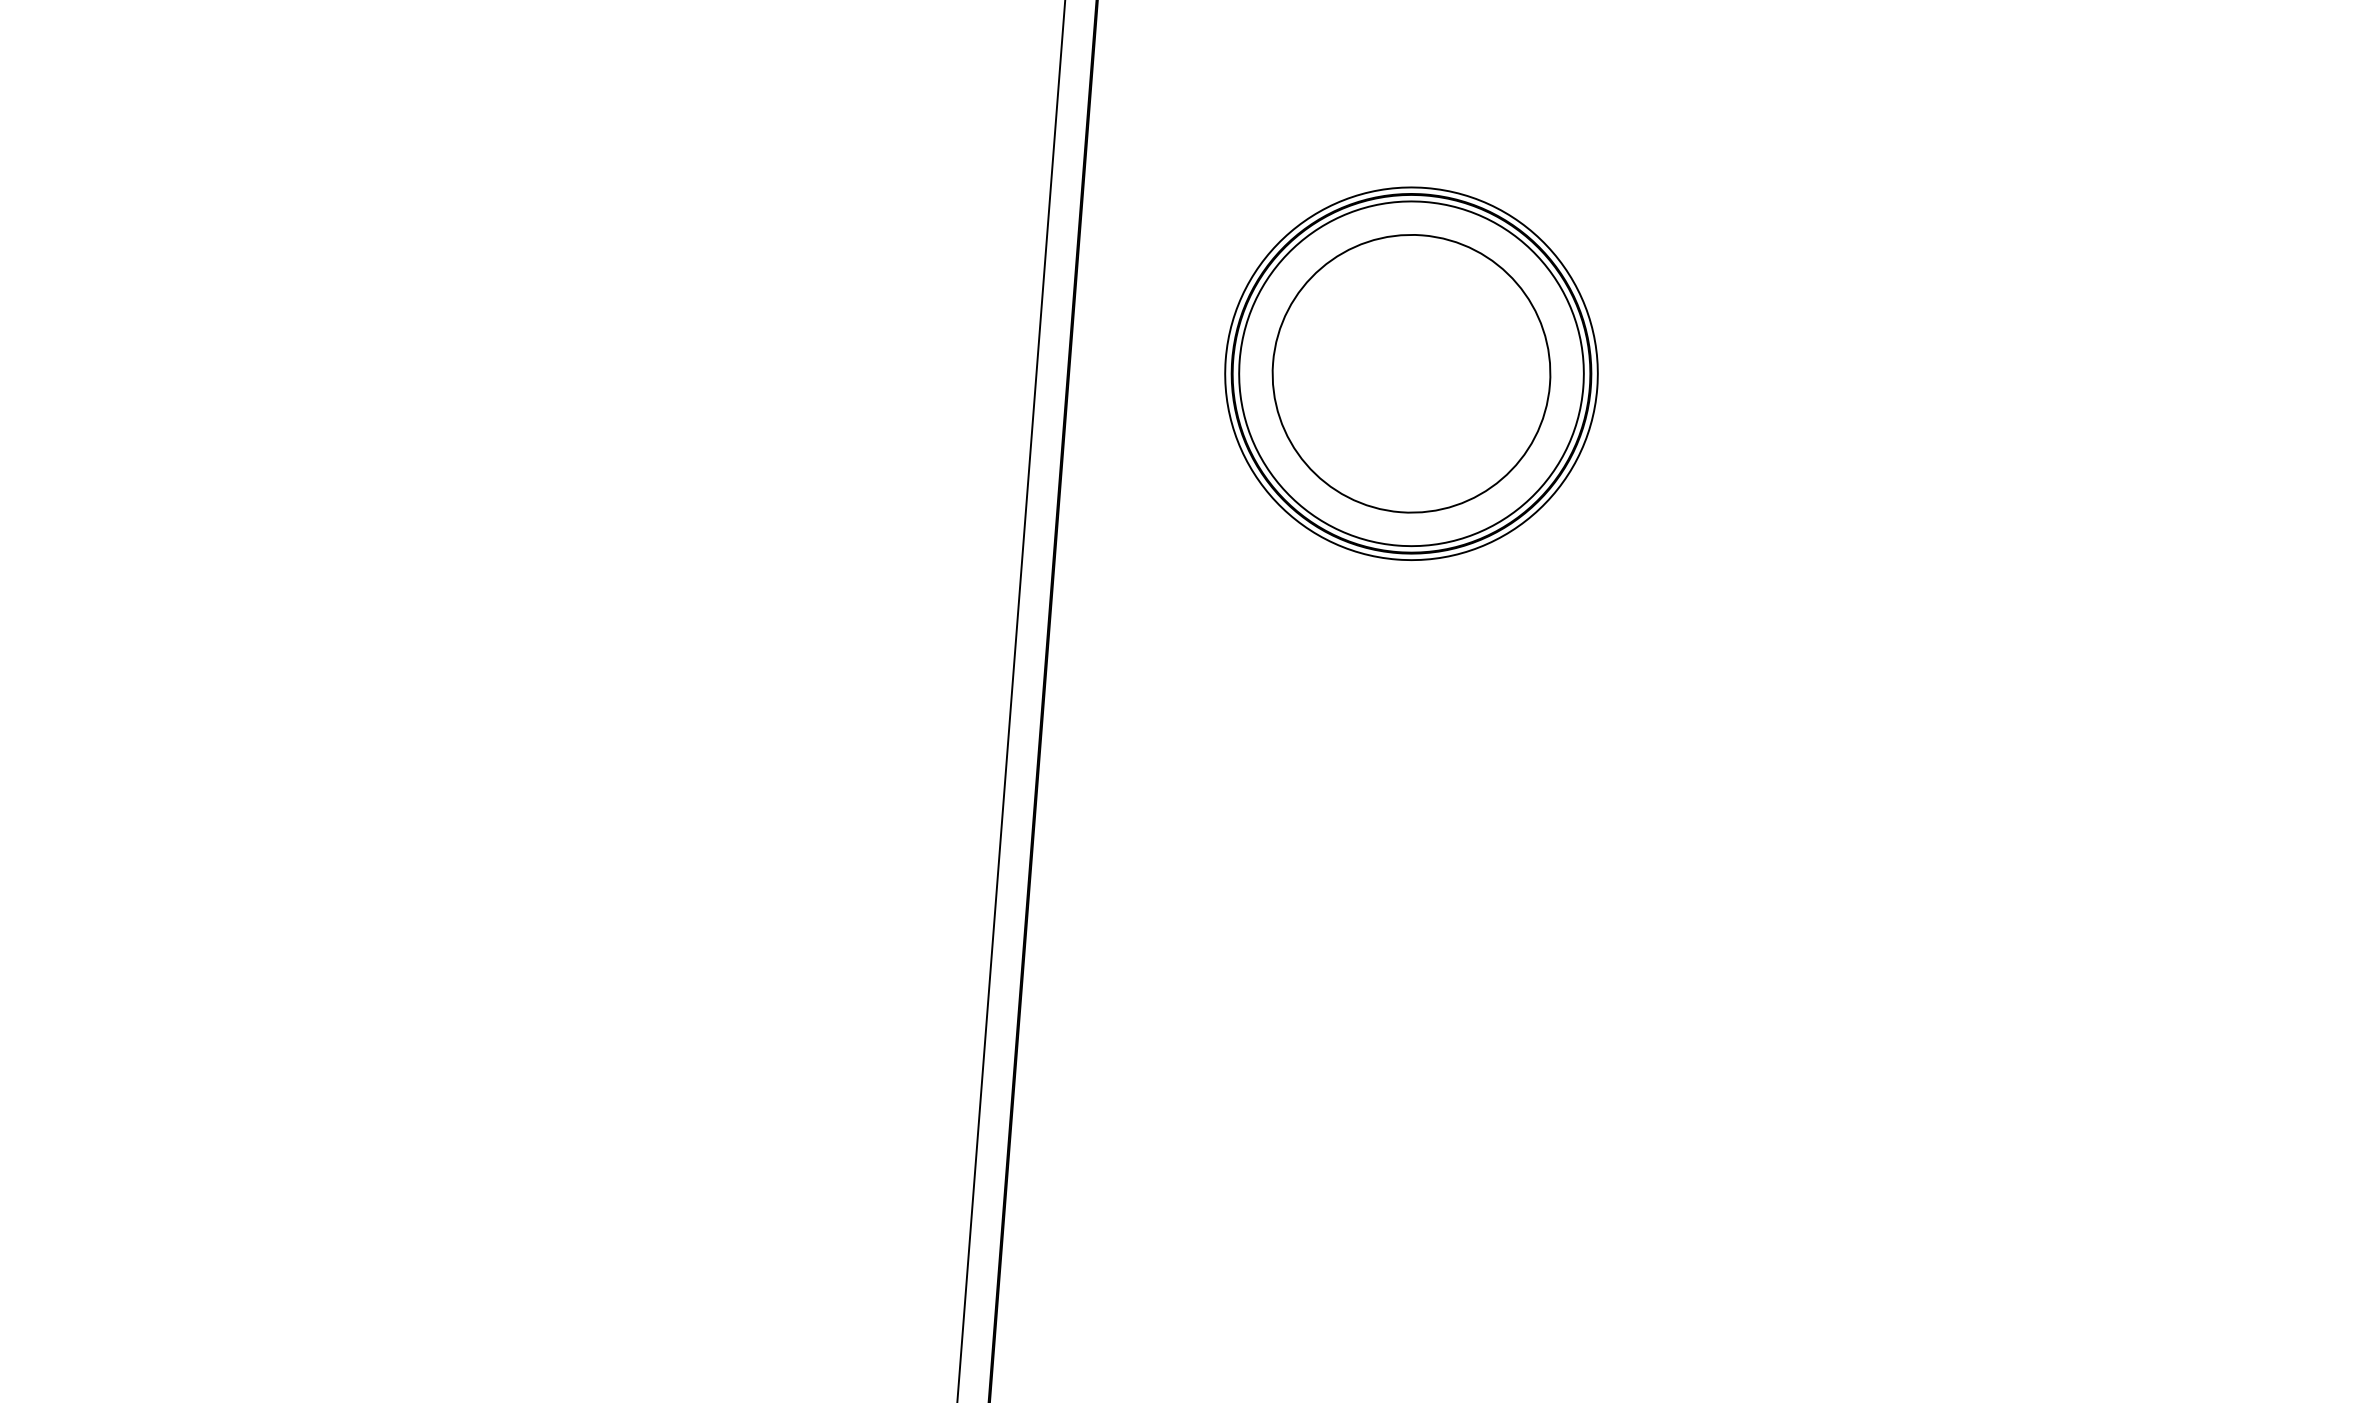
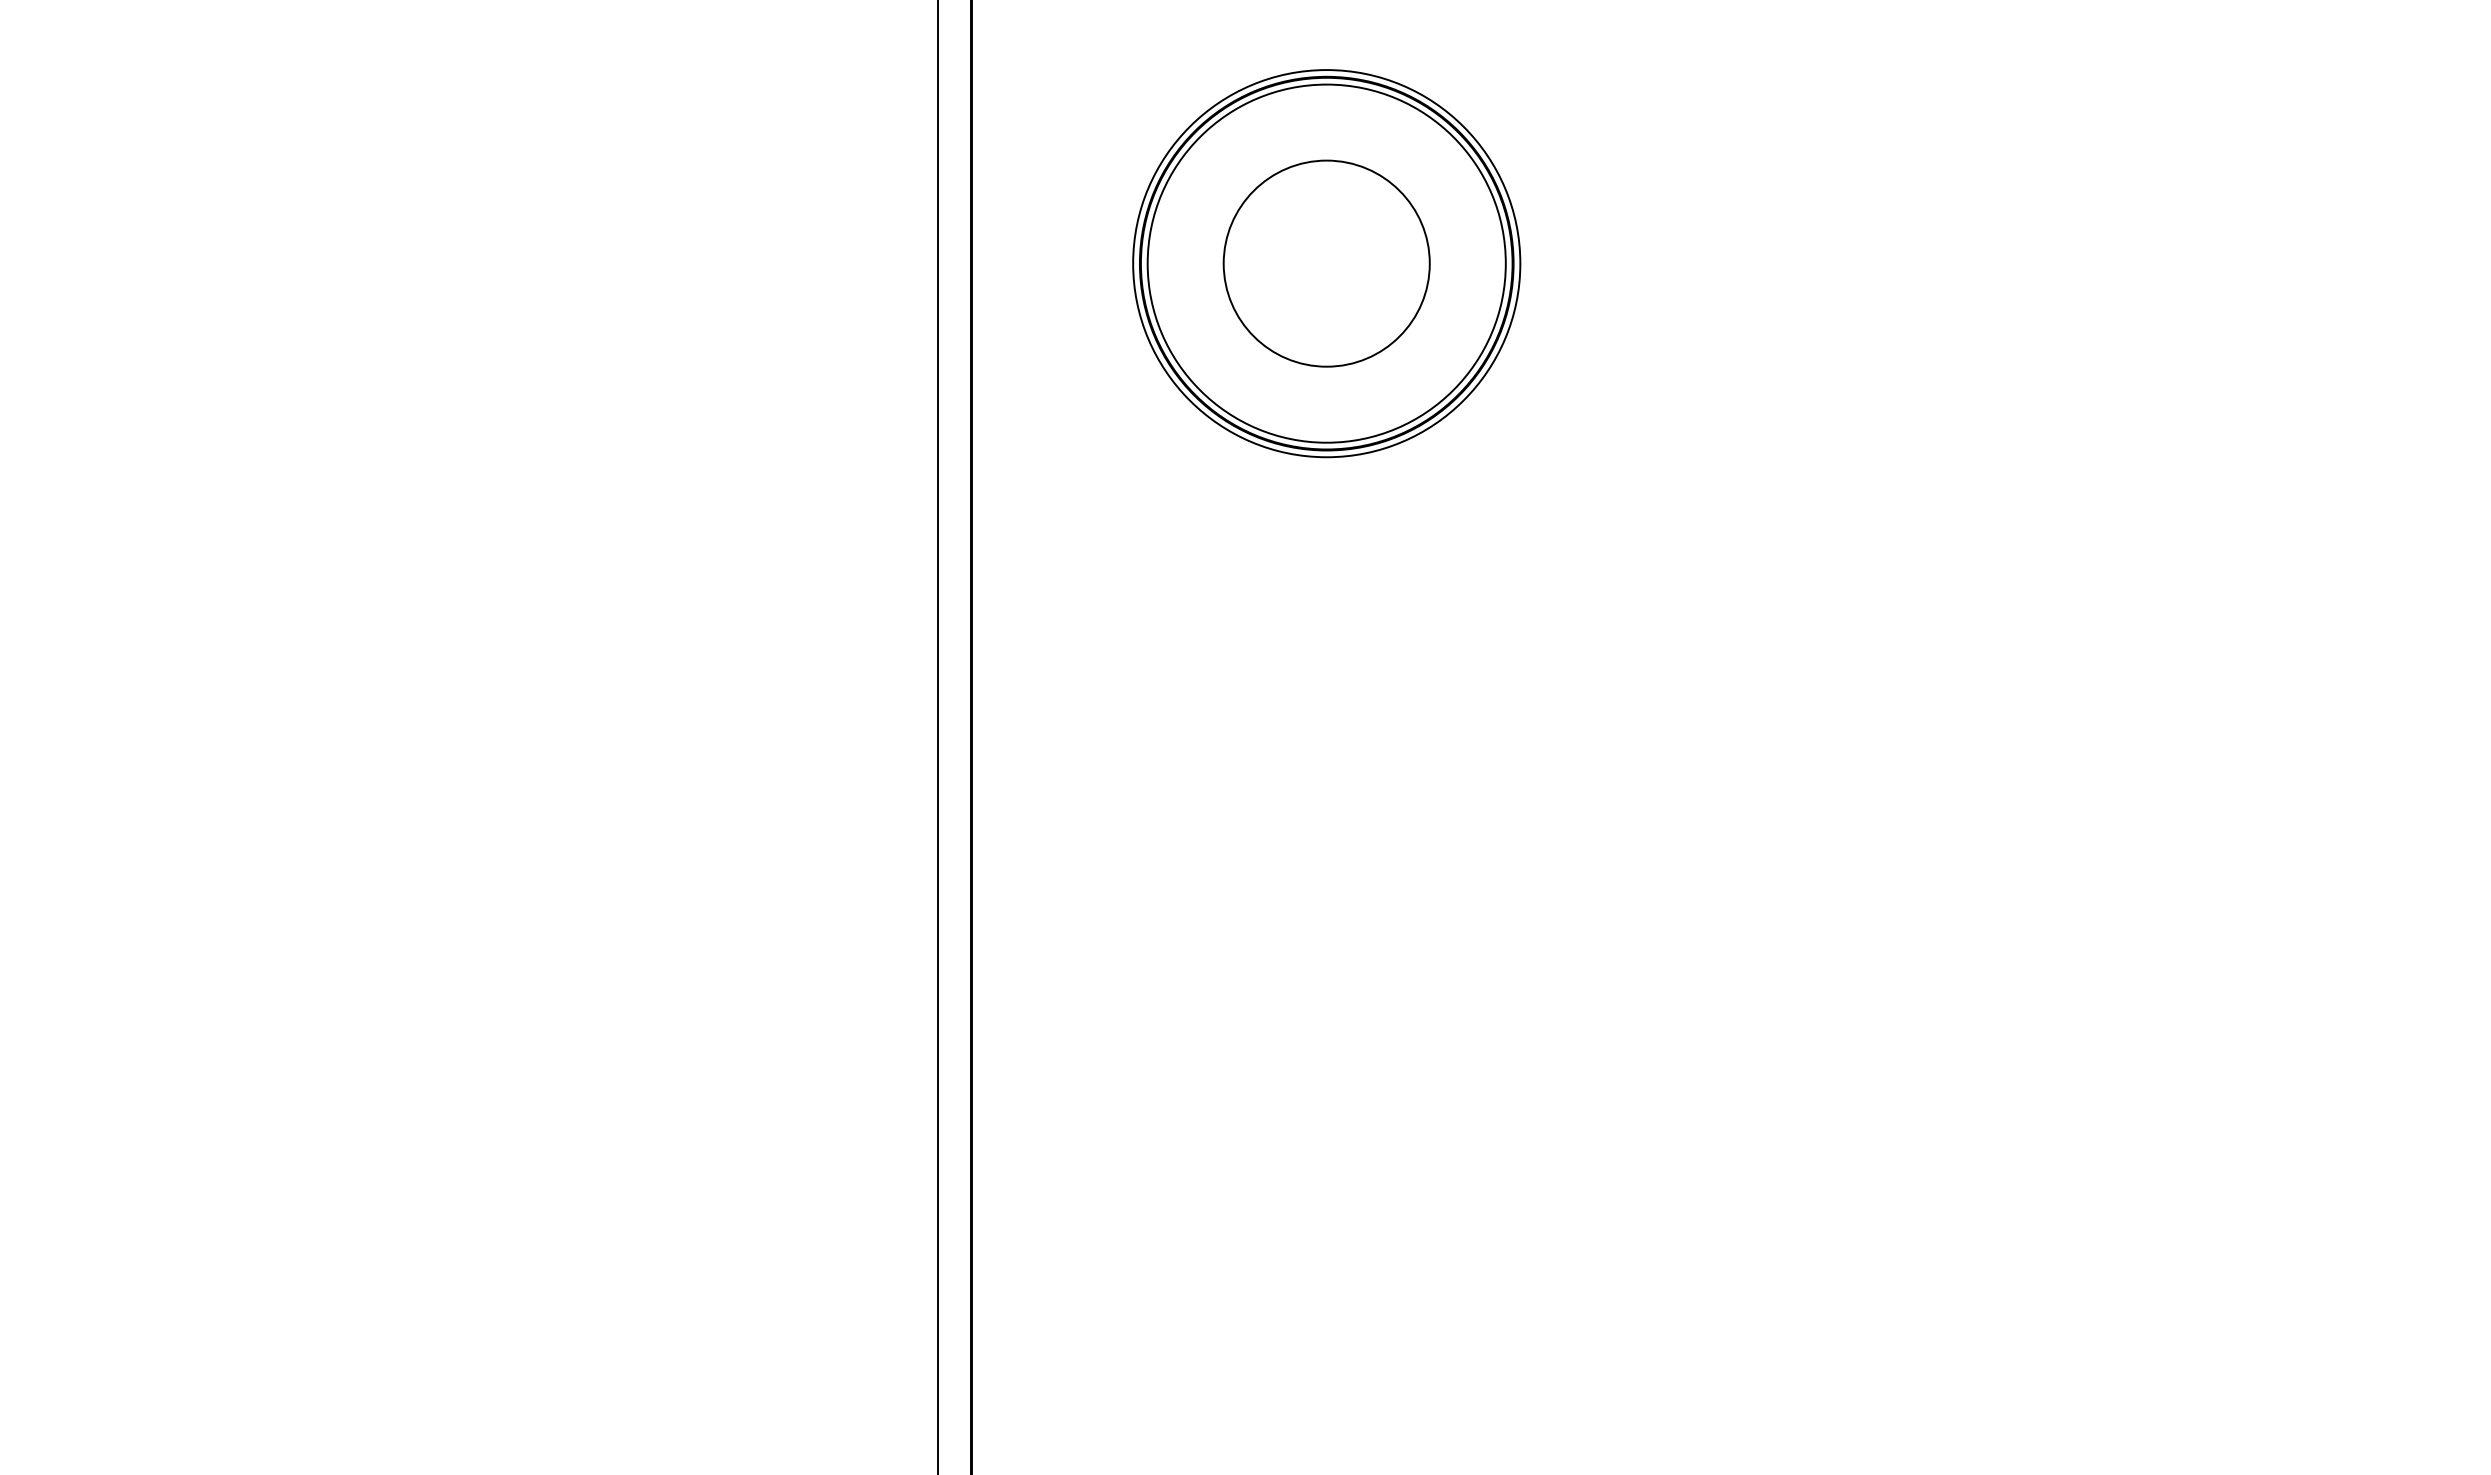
circle: (1411, 373) -> (1326, 263), size x0.71

